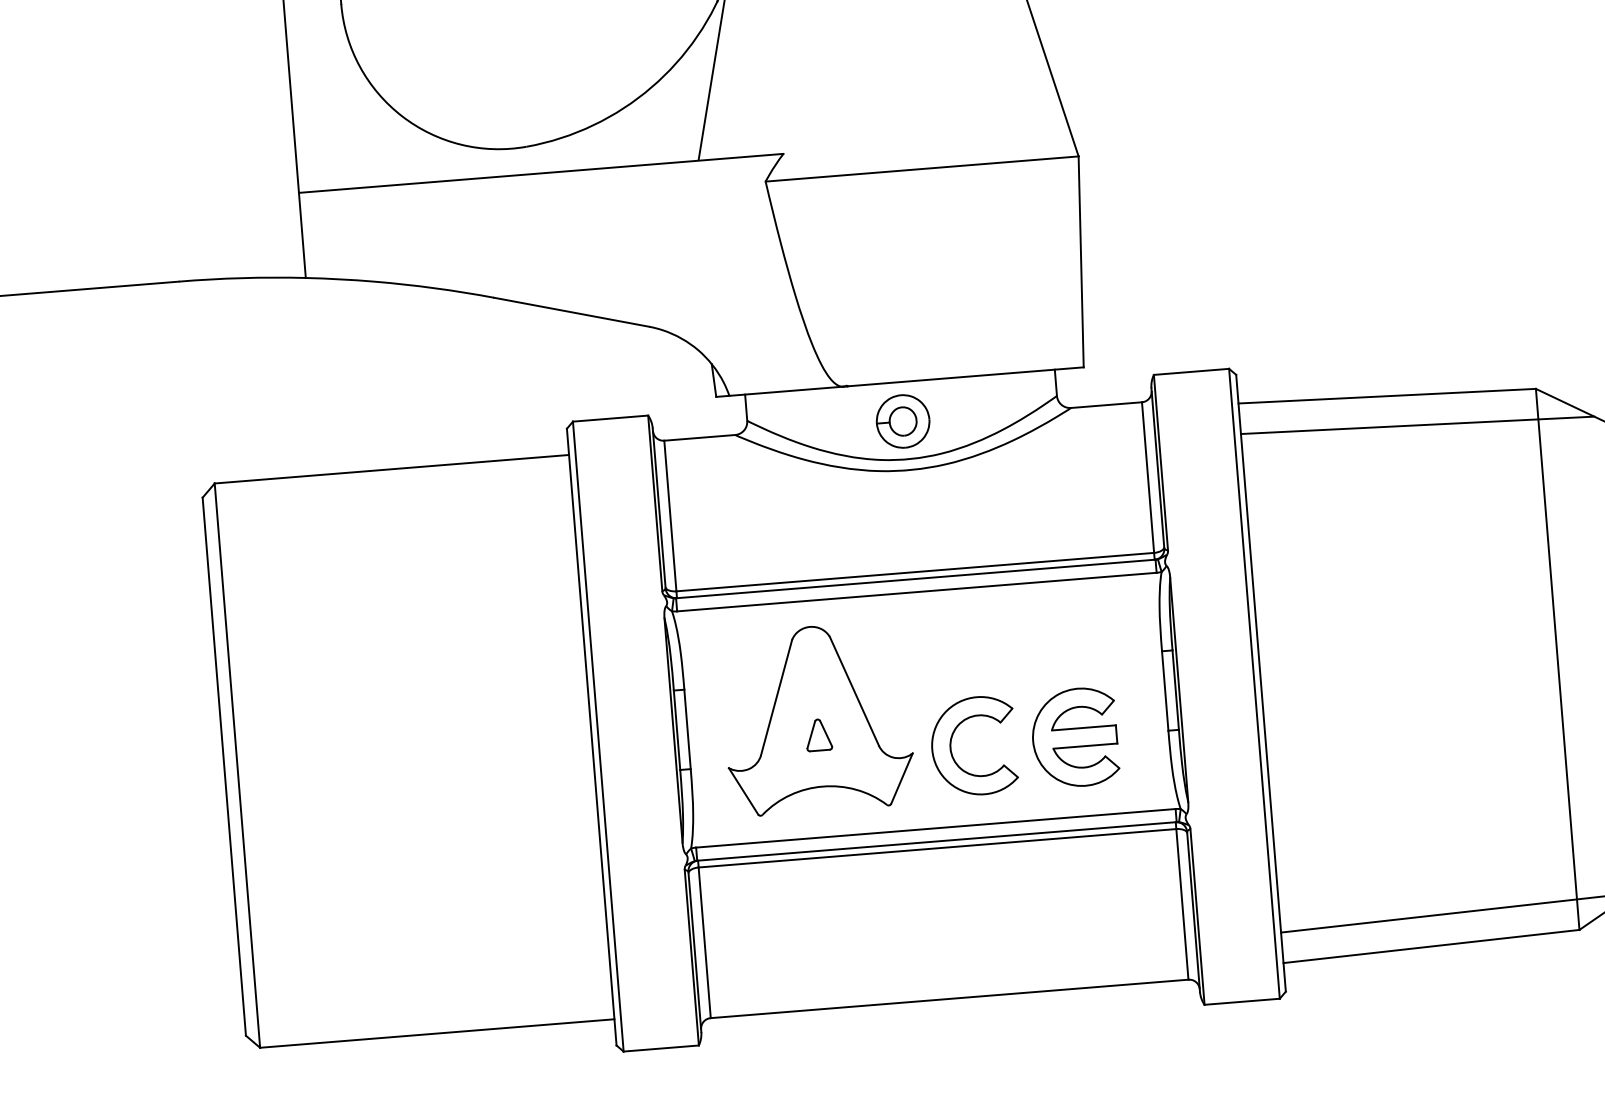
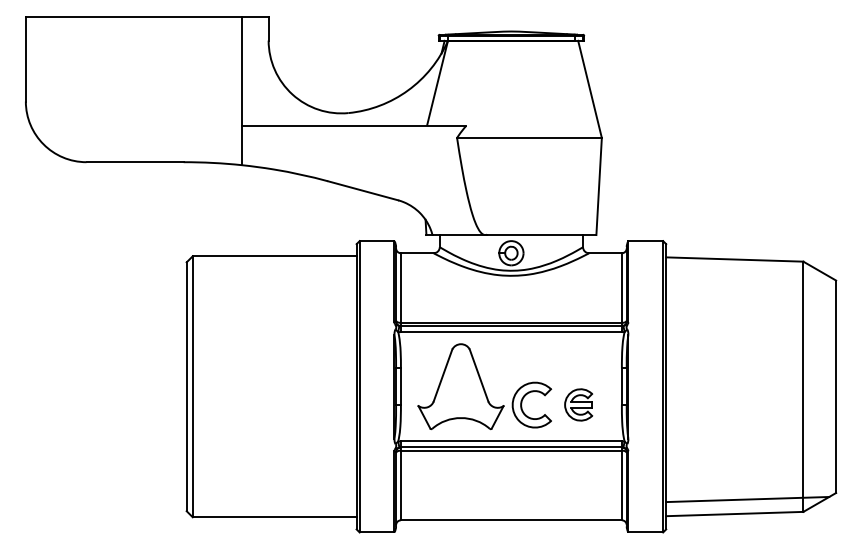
line: (1417, 424) -> (747, 273), removed
part: (817, 735) -> (460, 394), removed
part: (1074, 736) -> (578, 404), size x0.7

